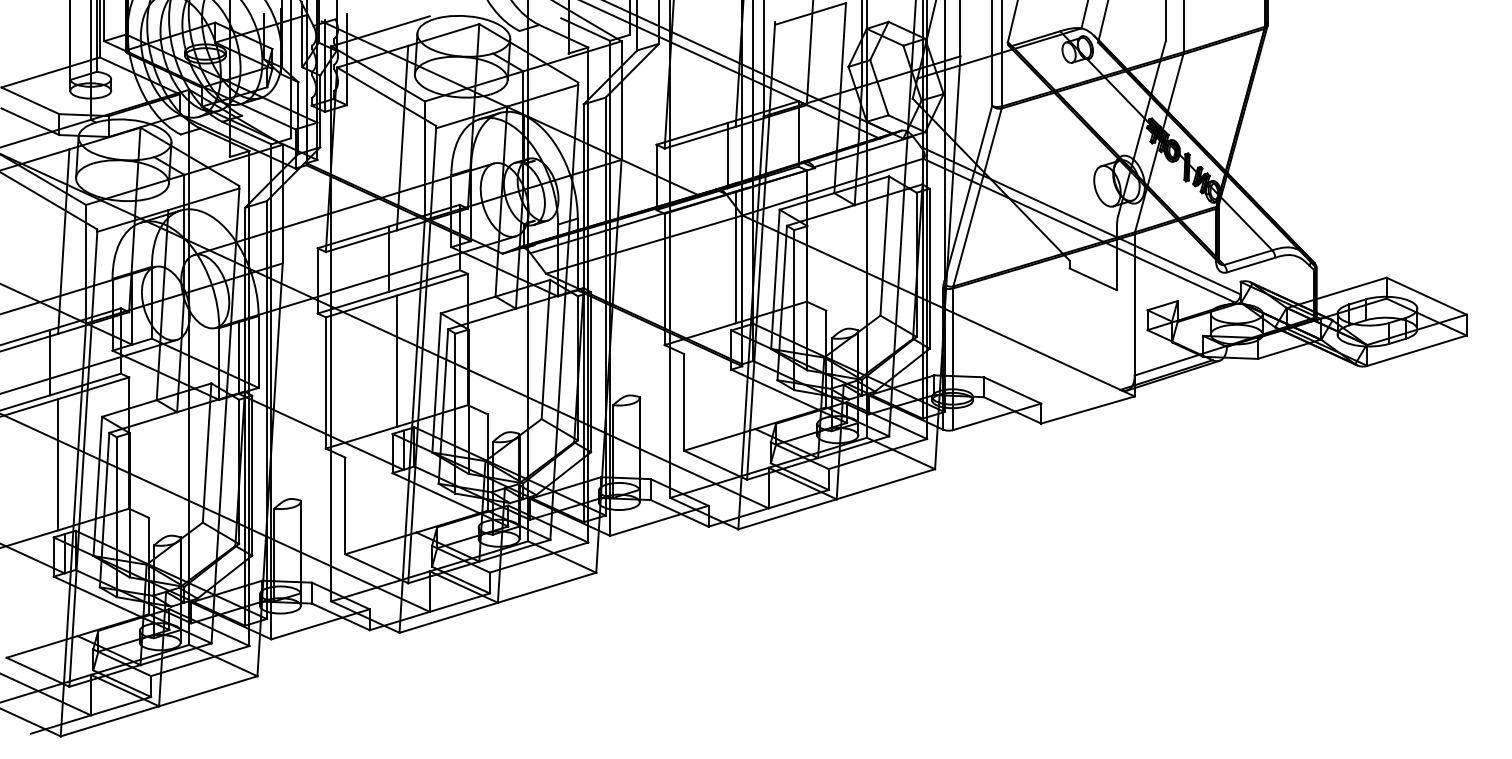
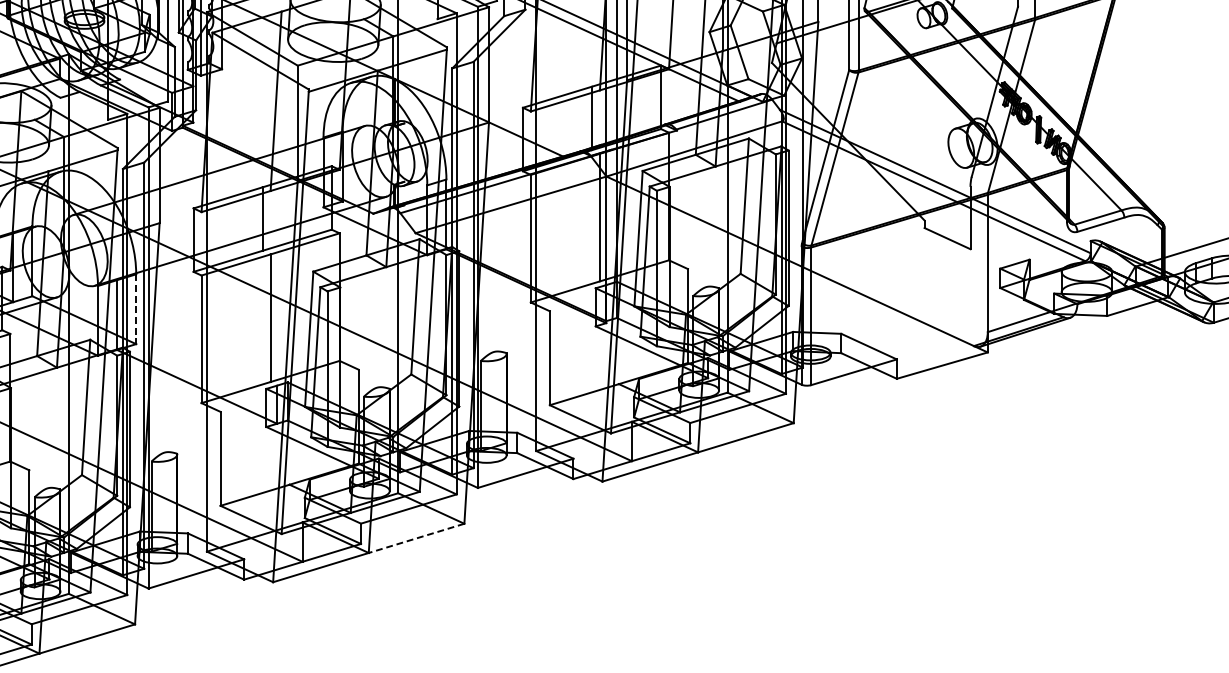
line: (258, 352) -> (136, 309), solid -> dashed
line: (546, 587) -> (416, 538), solid -> dashed

